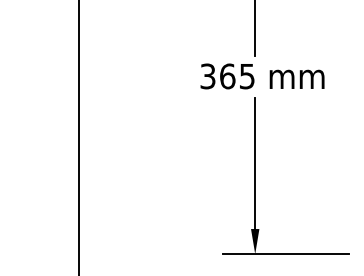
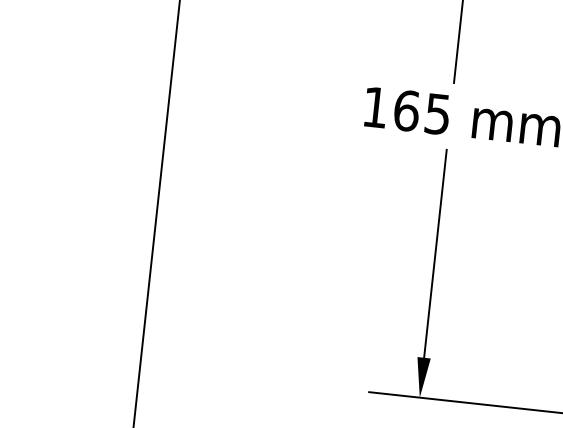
text: (207, 76) -> (374, 107), 365 -> 165

